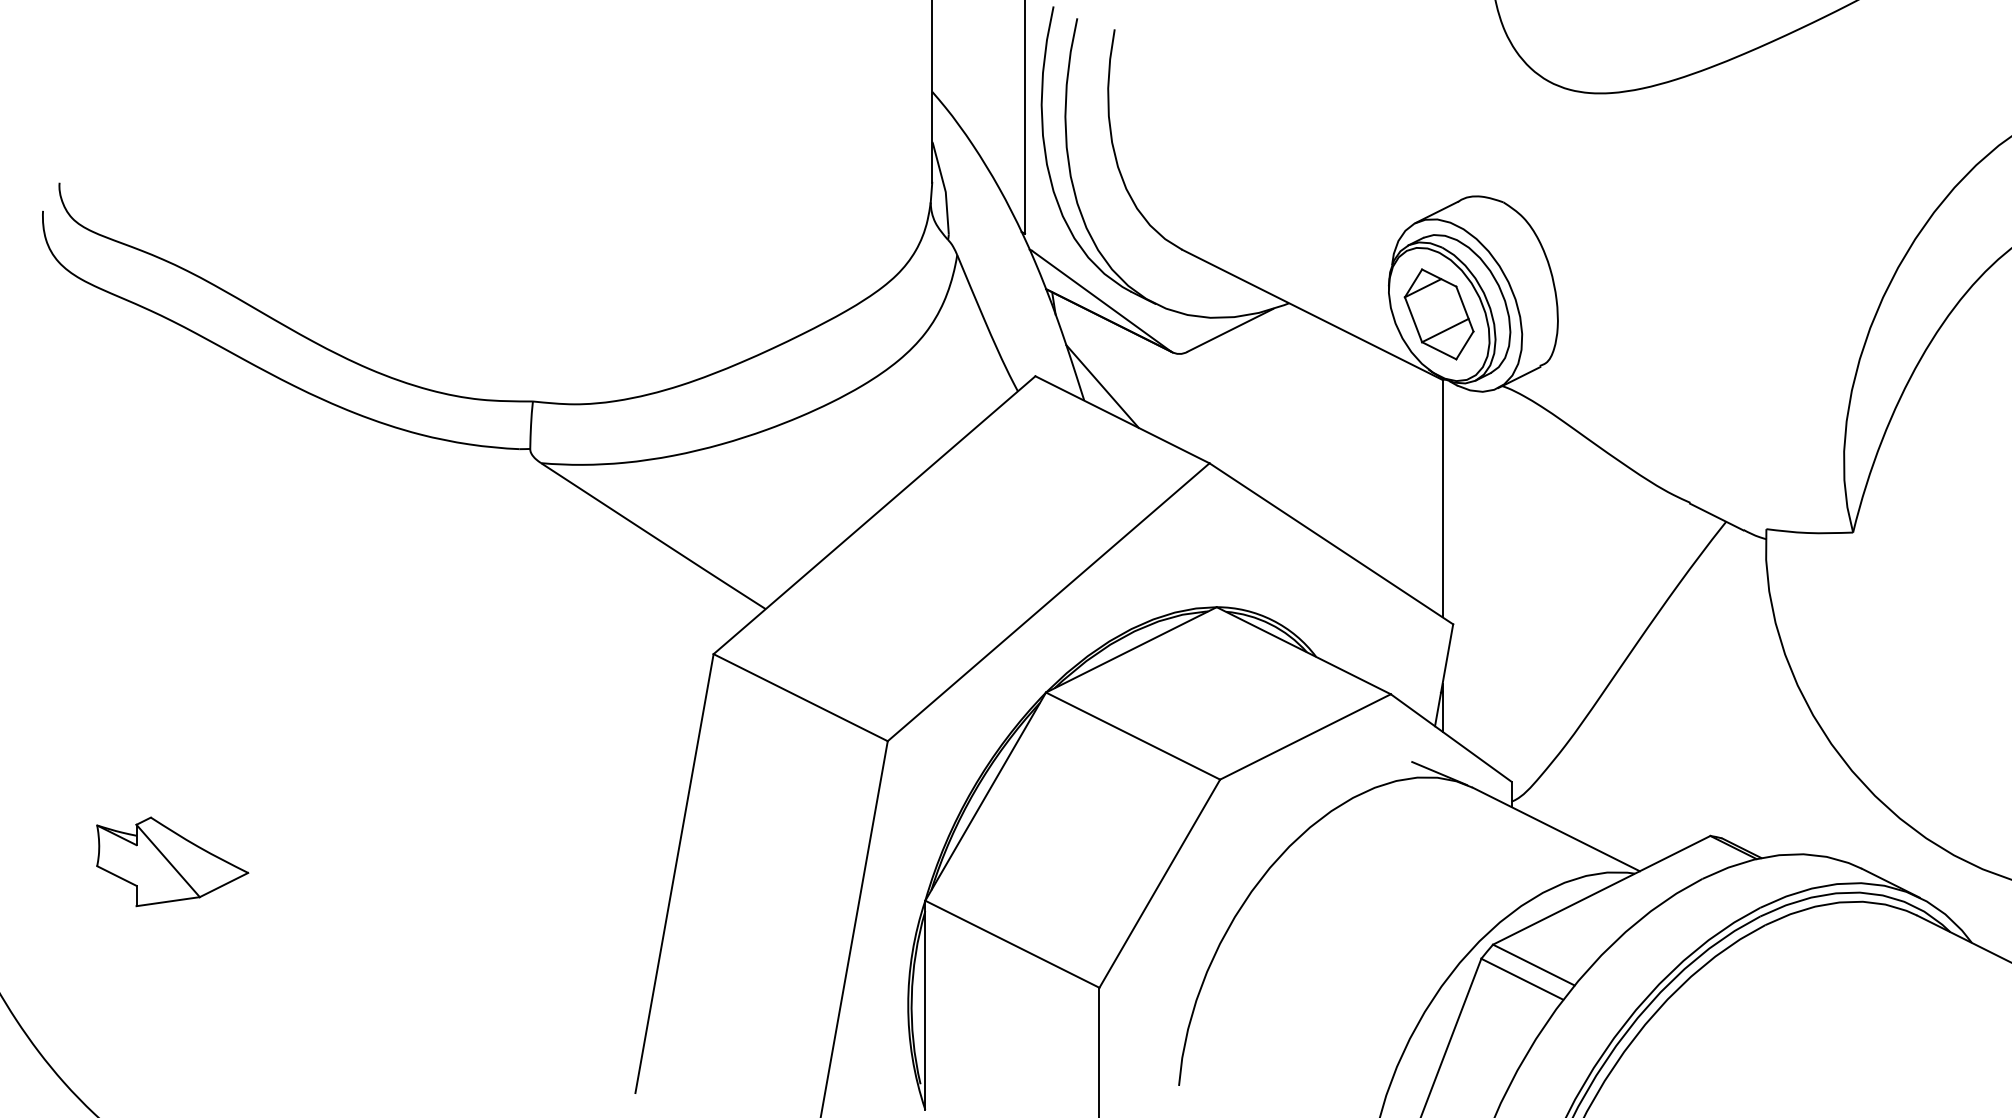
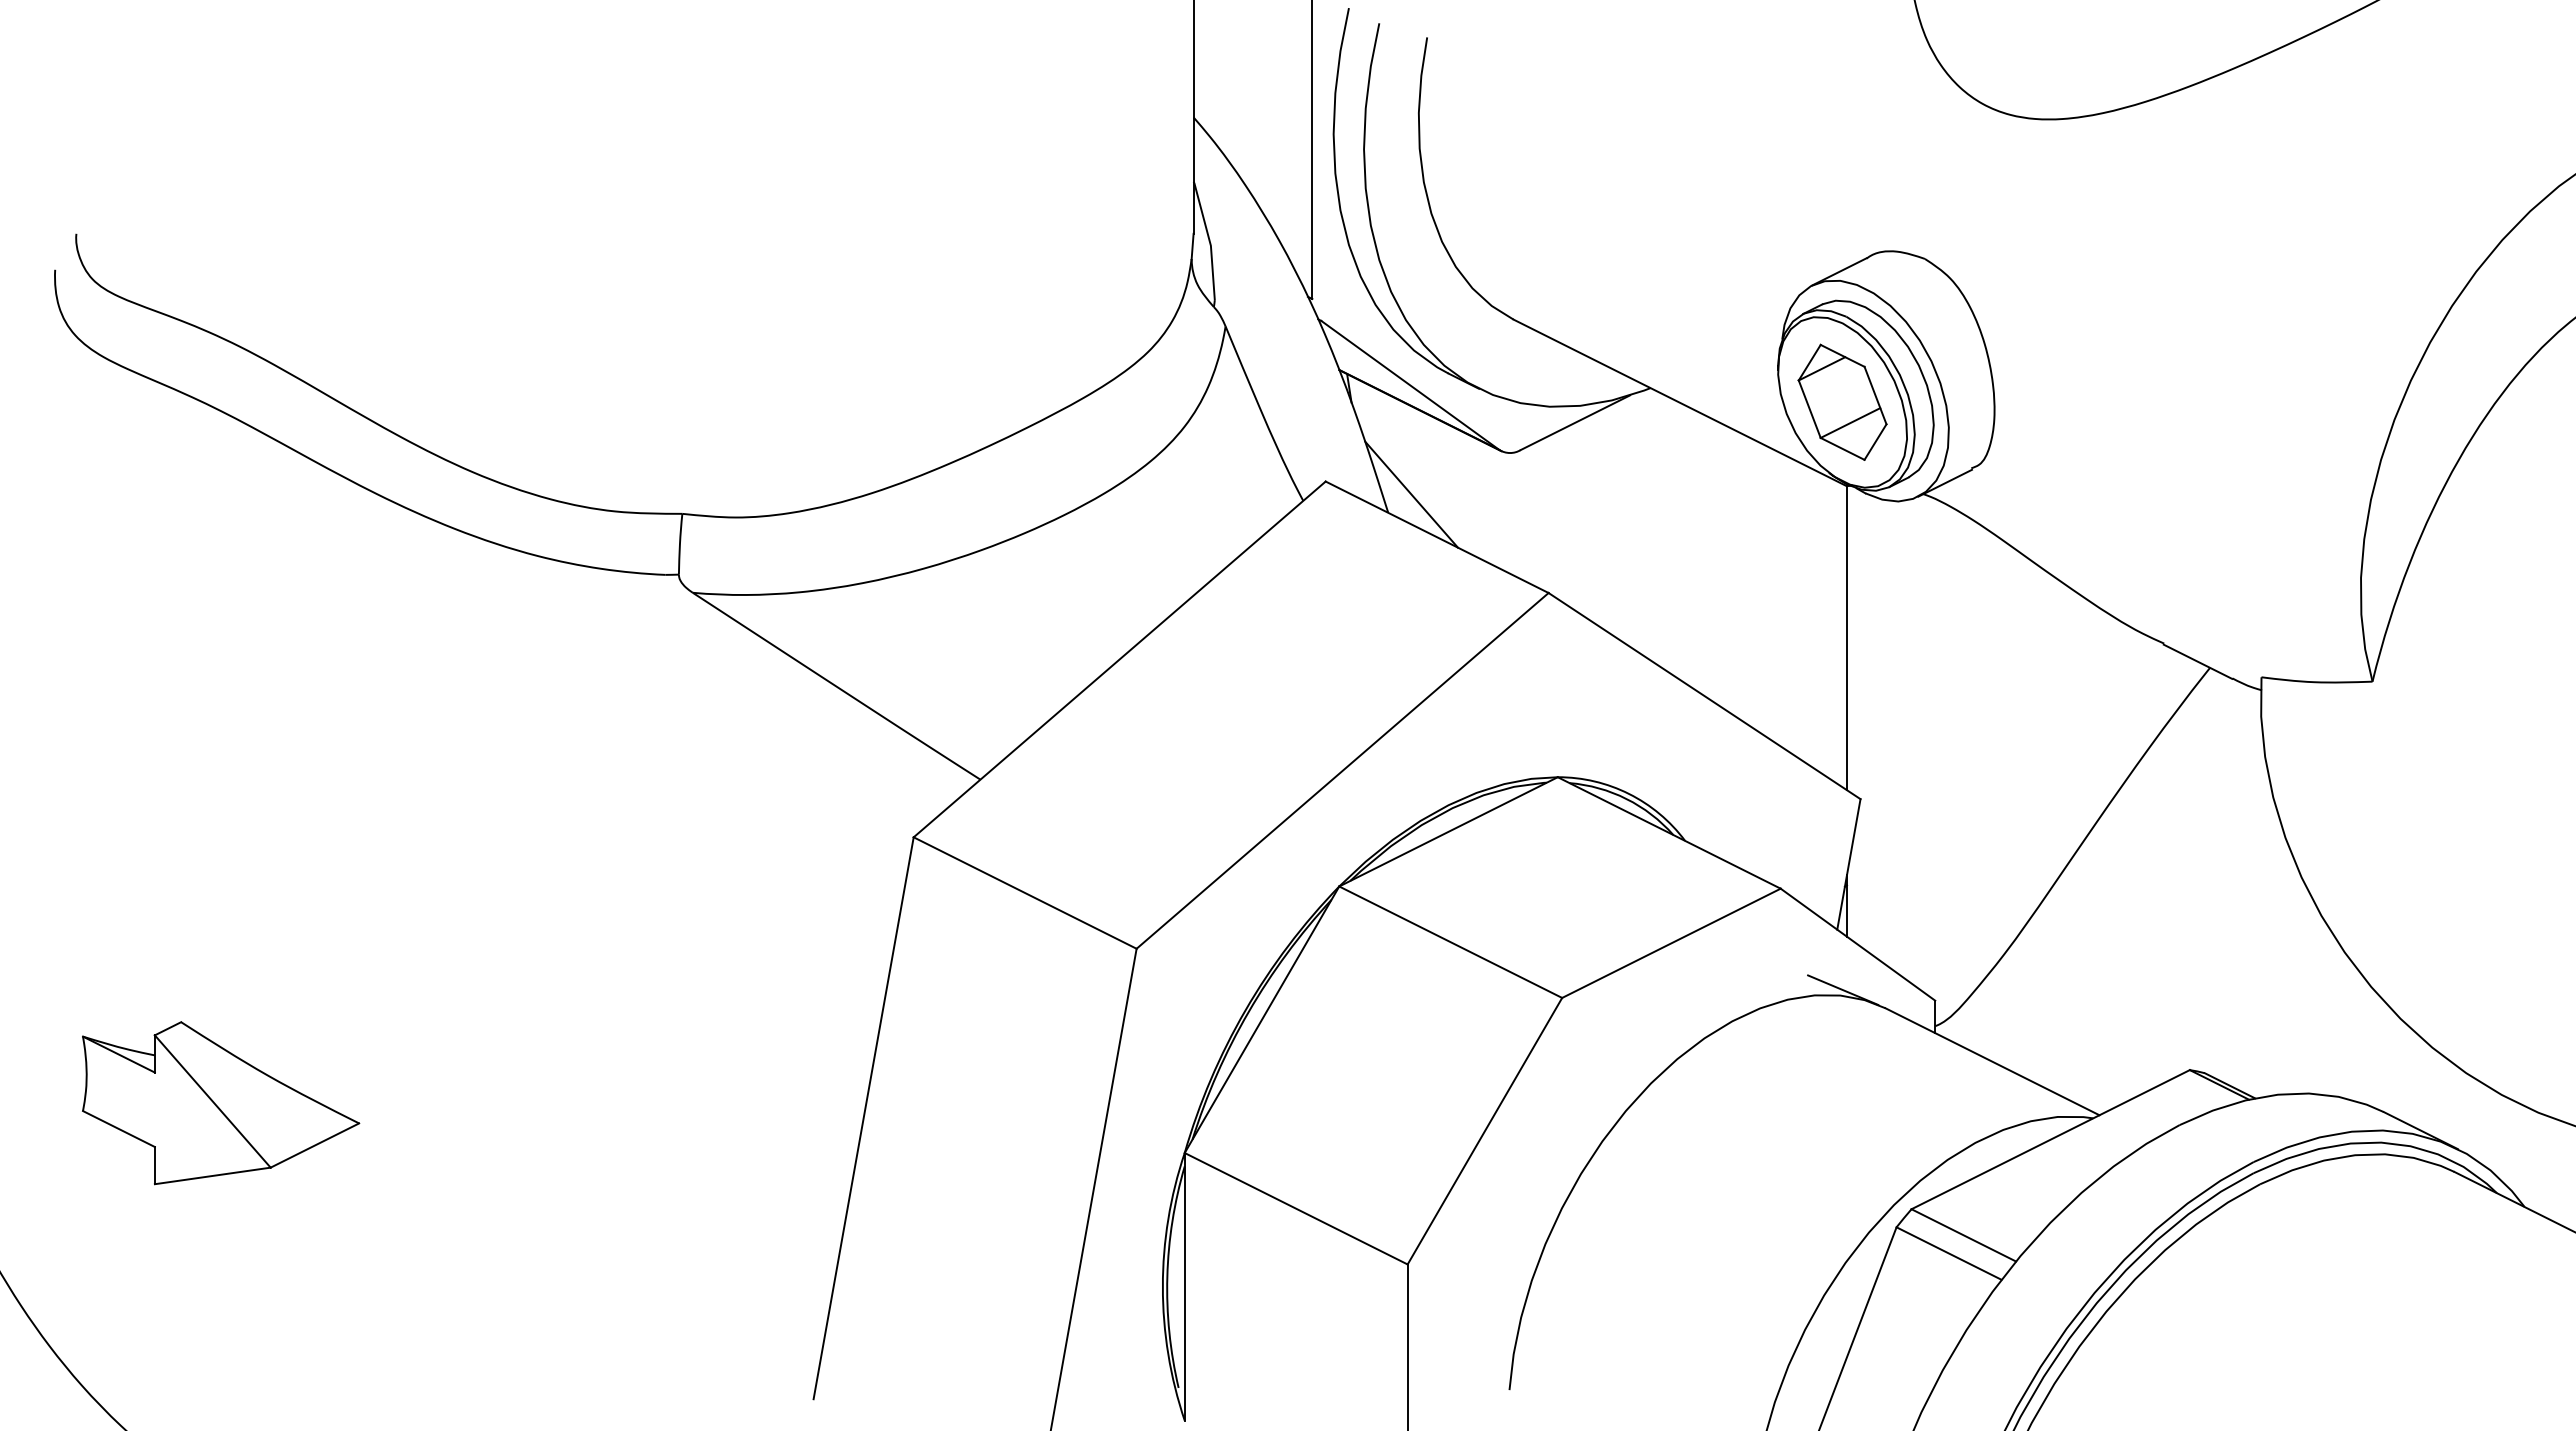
part: (172, 862) -> (221, 1103), size x1.43

